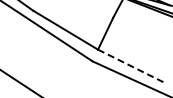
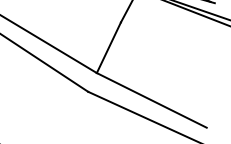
line: (132, 66) -> (151, 99), dashed -> solid

